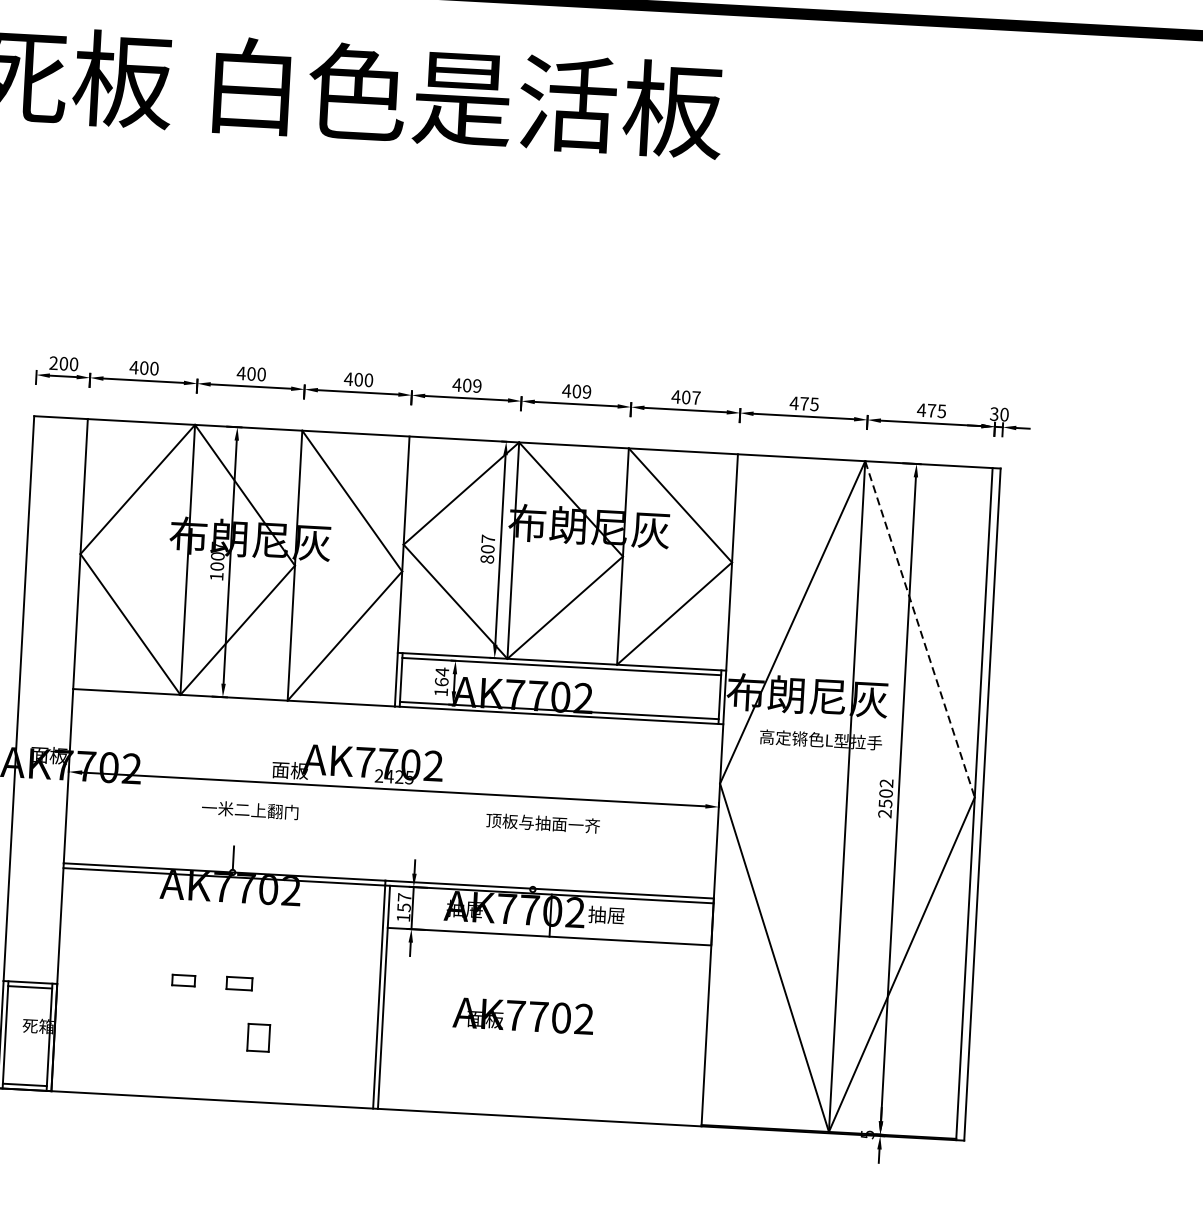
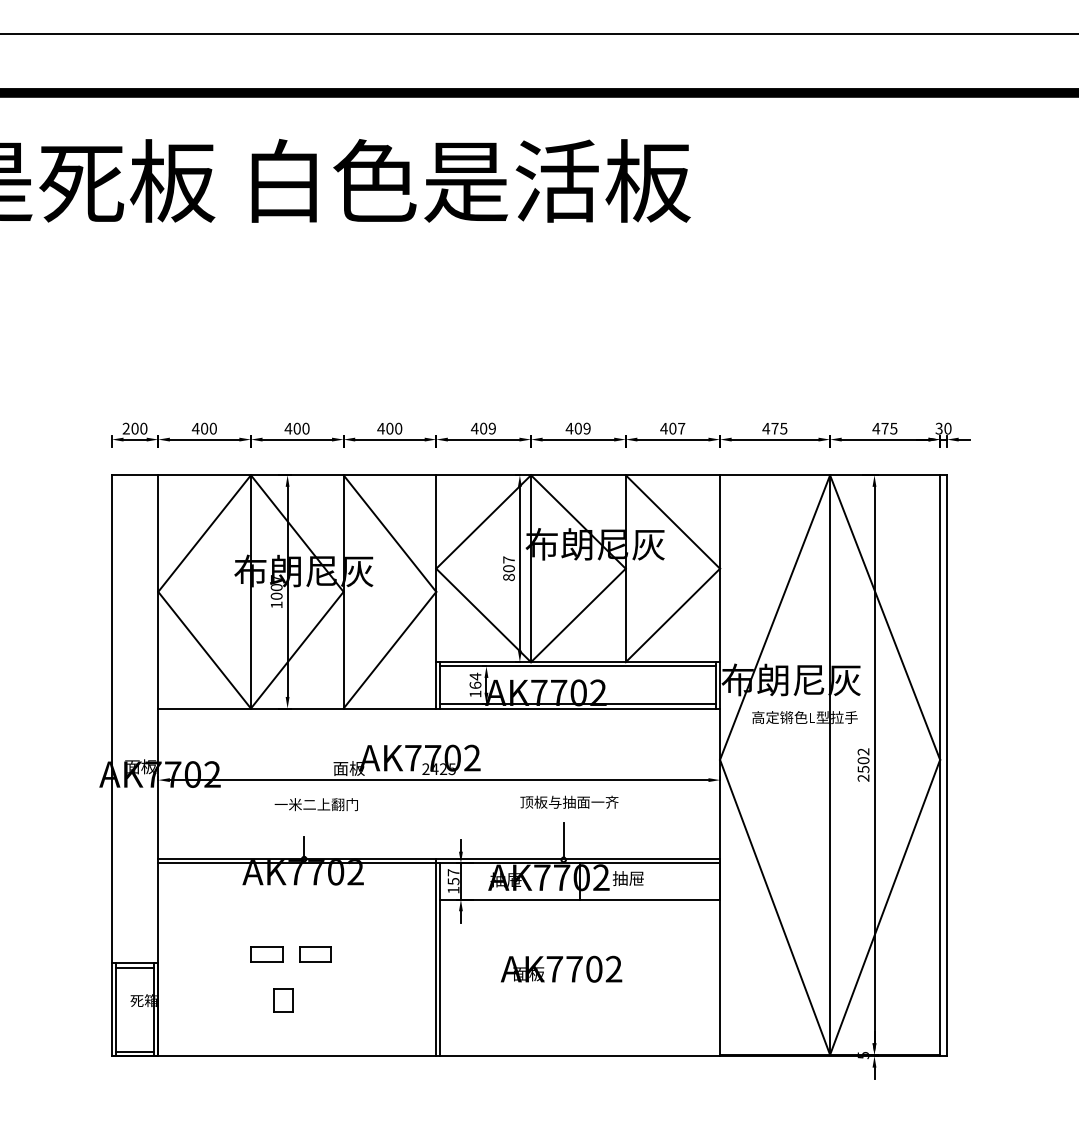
line: (920, 629) -> (885, 617), dashed -> solid
line: (533, 865) -> (563, 839), added
part: (183, 980) -> (266, 954), size x1.67
part: (239, 983) -> (315, 954), size x1.43
part: (258, 1037) -> (283, 1000), moved

